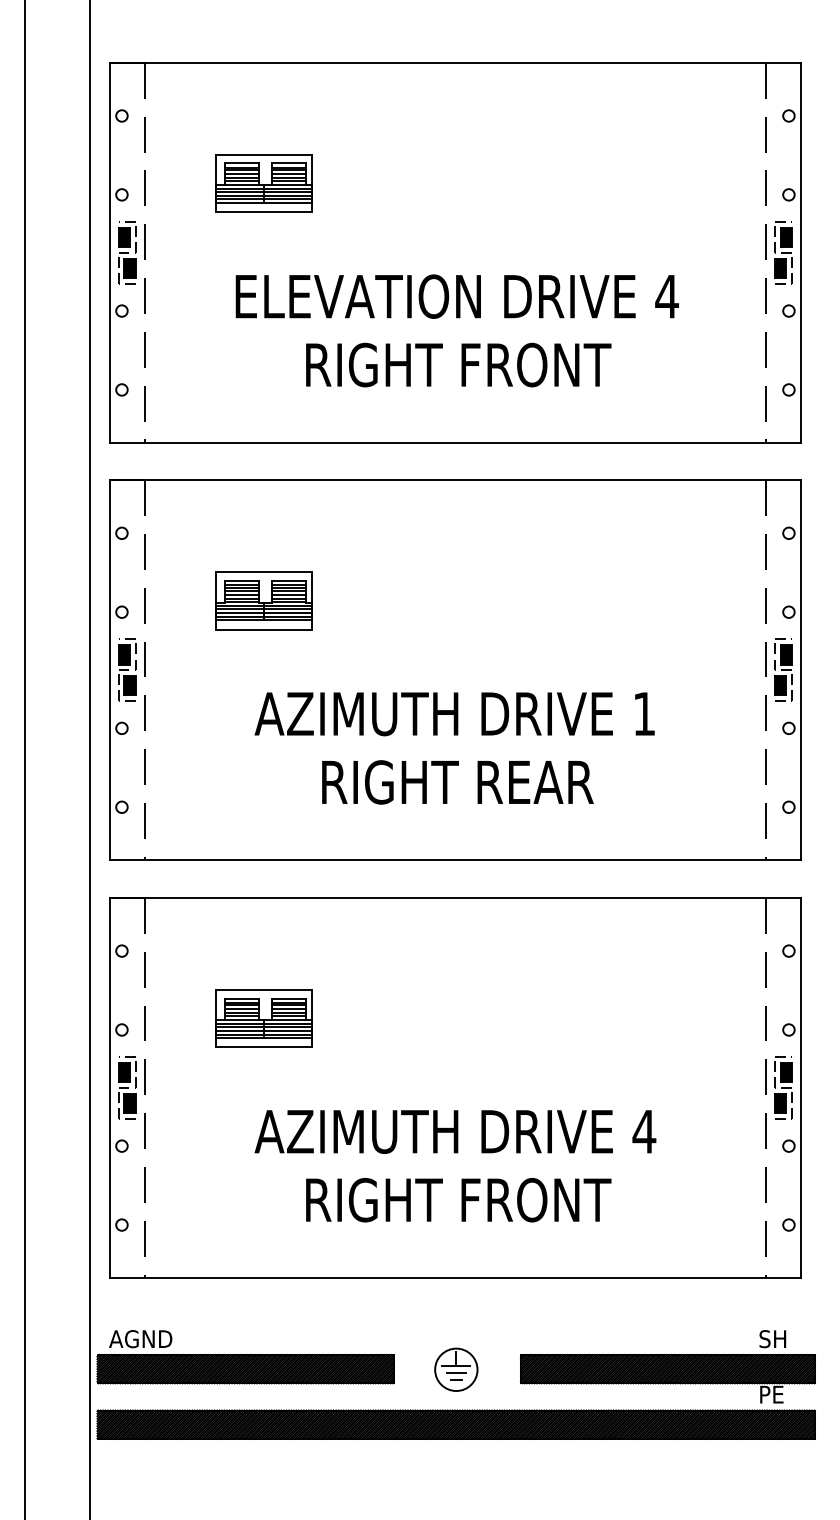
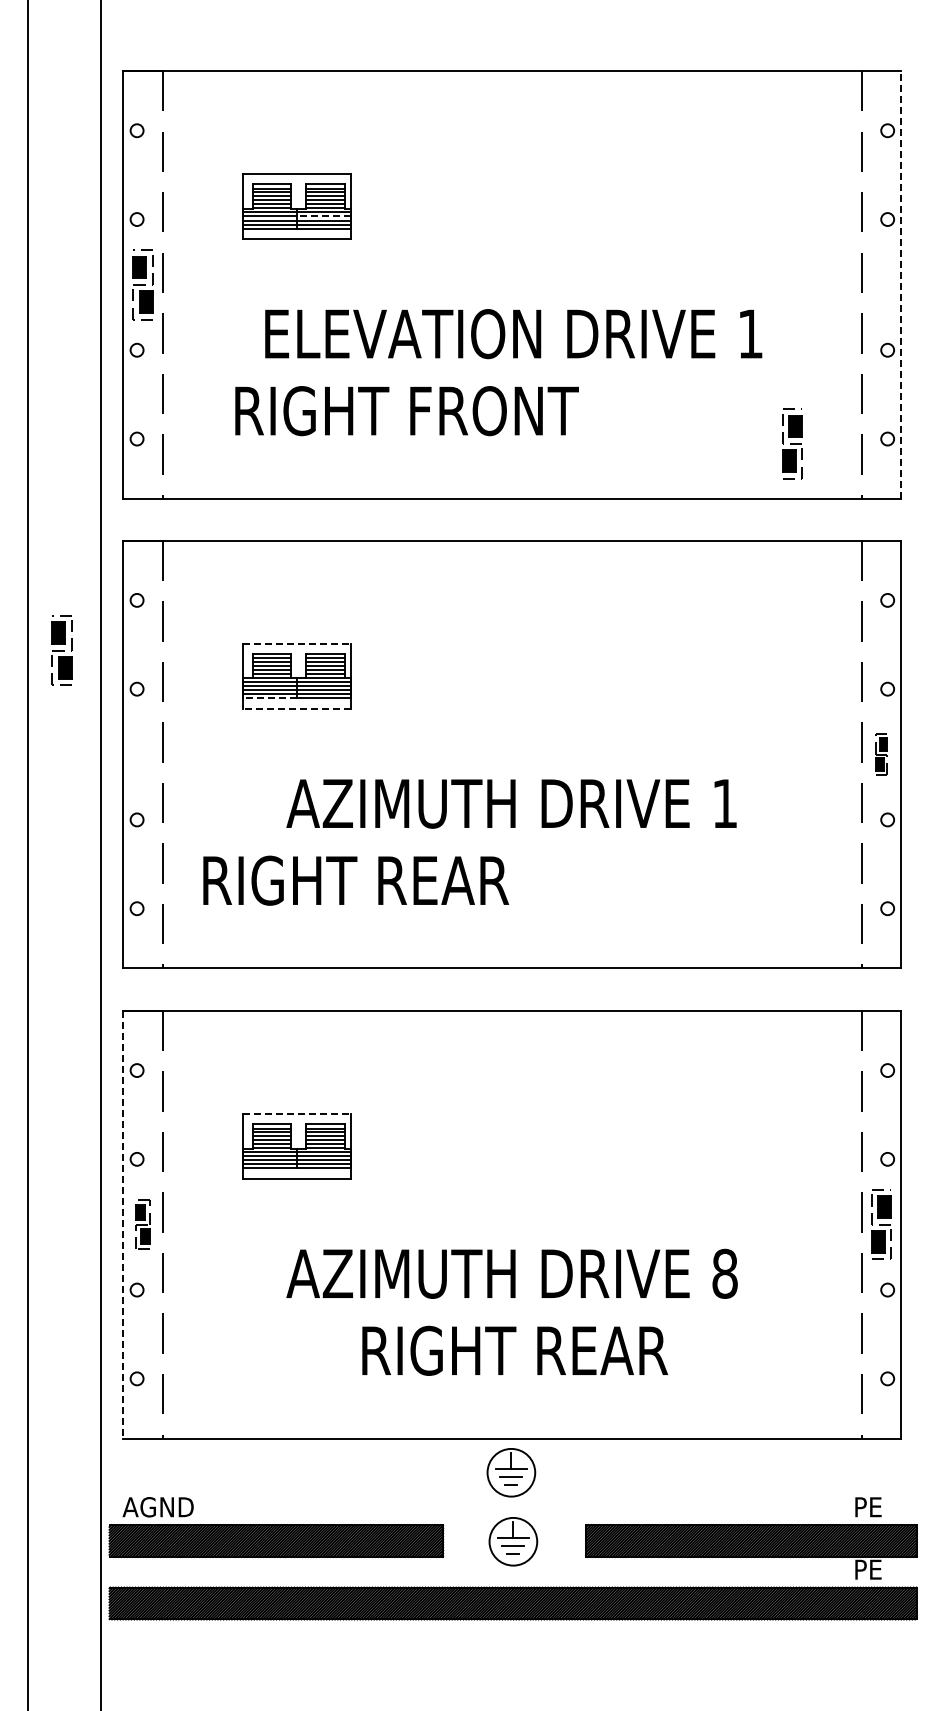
line: (287, 192) -> (323, 216), solid -> dashed
part: (783, 252) -> (792, 443), moved
line: (801, 252) -> (901, 284), solid -> dashed
text: (667, 296) -> (750, 333), 4 -> 1
text: (458, 365) -> (406, 411), moved
line: (264, 572) -> (297, 644), solid -> dashed
line: (240, 620) -> (270, 698), solid -> dashed
line: (264, 629) -> (297, 708), solid -> dashed
part: (126, 670) -> (61, 650), moved
part: (783, 670) -> (881, 754), size x0.6
text: (458, 782) -> (356, 880), moved
line: (264, 990) -> (297, 1114), solid -> dashed
line: (109, 1087) -> (123, 1224), solid -> dashed
part: (126, 1087) -> (142, 1224), size x0.7
text: (643, 1131) -> (724, 1273), 4 -> 8
text: (458, 1199) -> (515, 1350), RIGHT FRONT -> RIGHT REAR
part: (454, 1308) -> (511, 1472), added
text: (772, 1339) -> (869, 1507), SH -> PE

